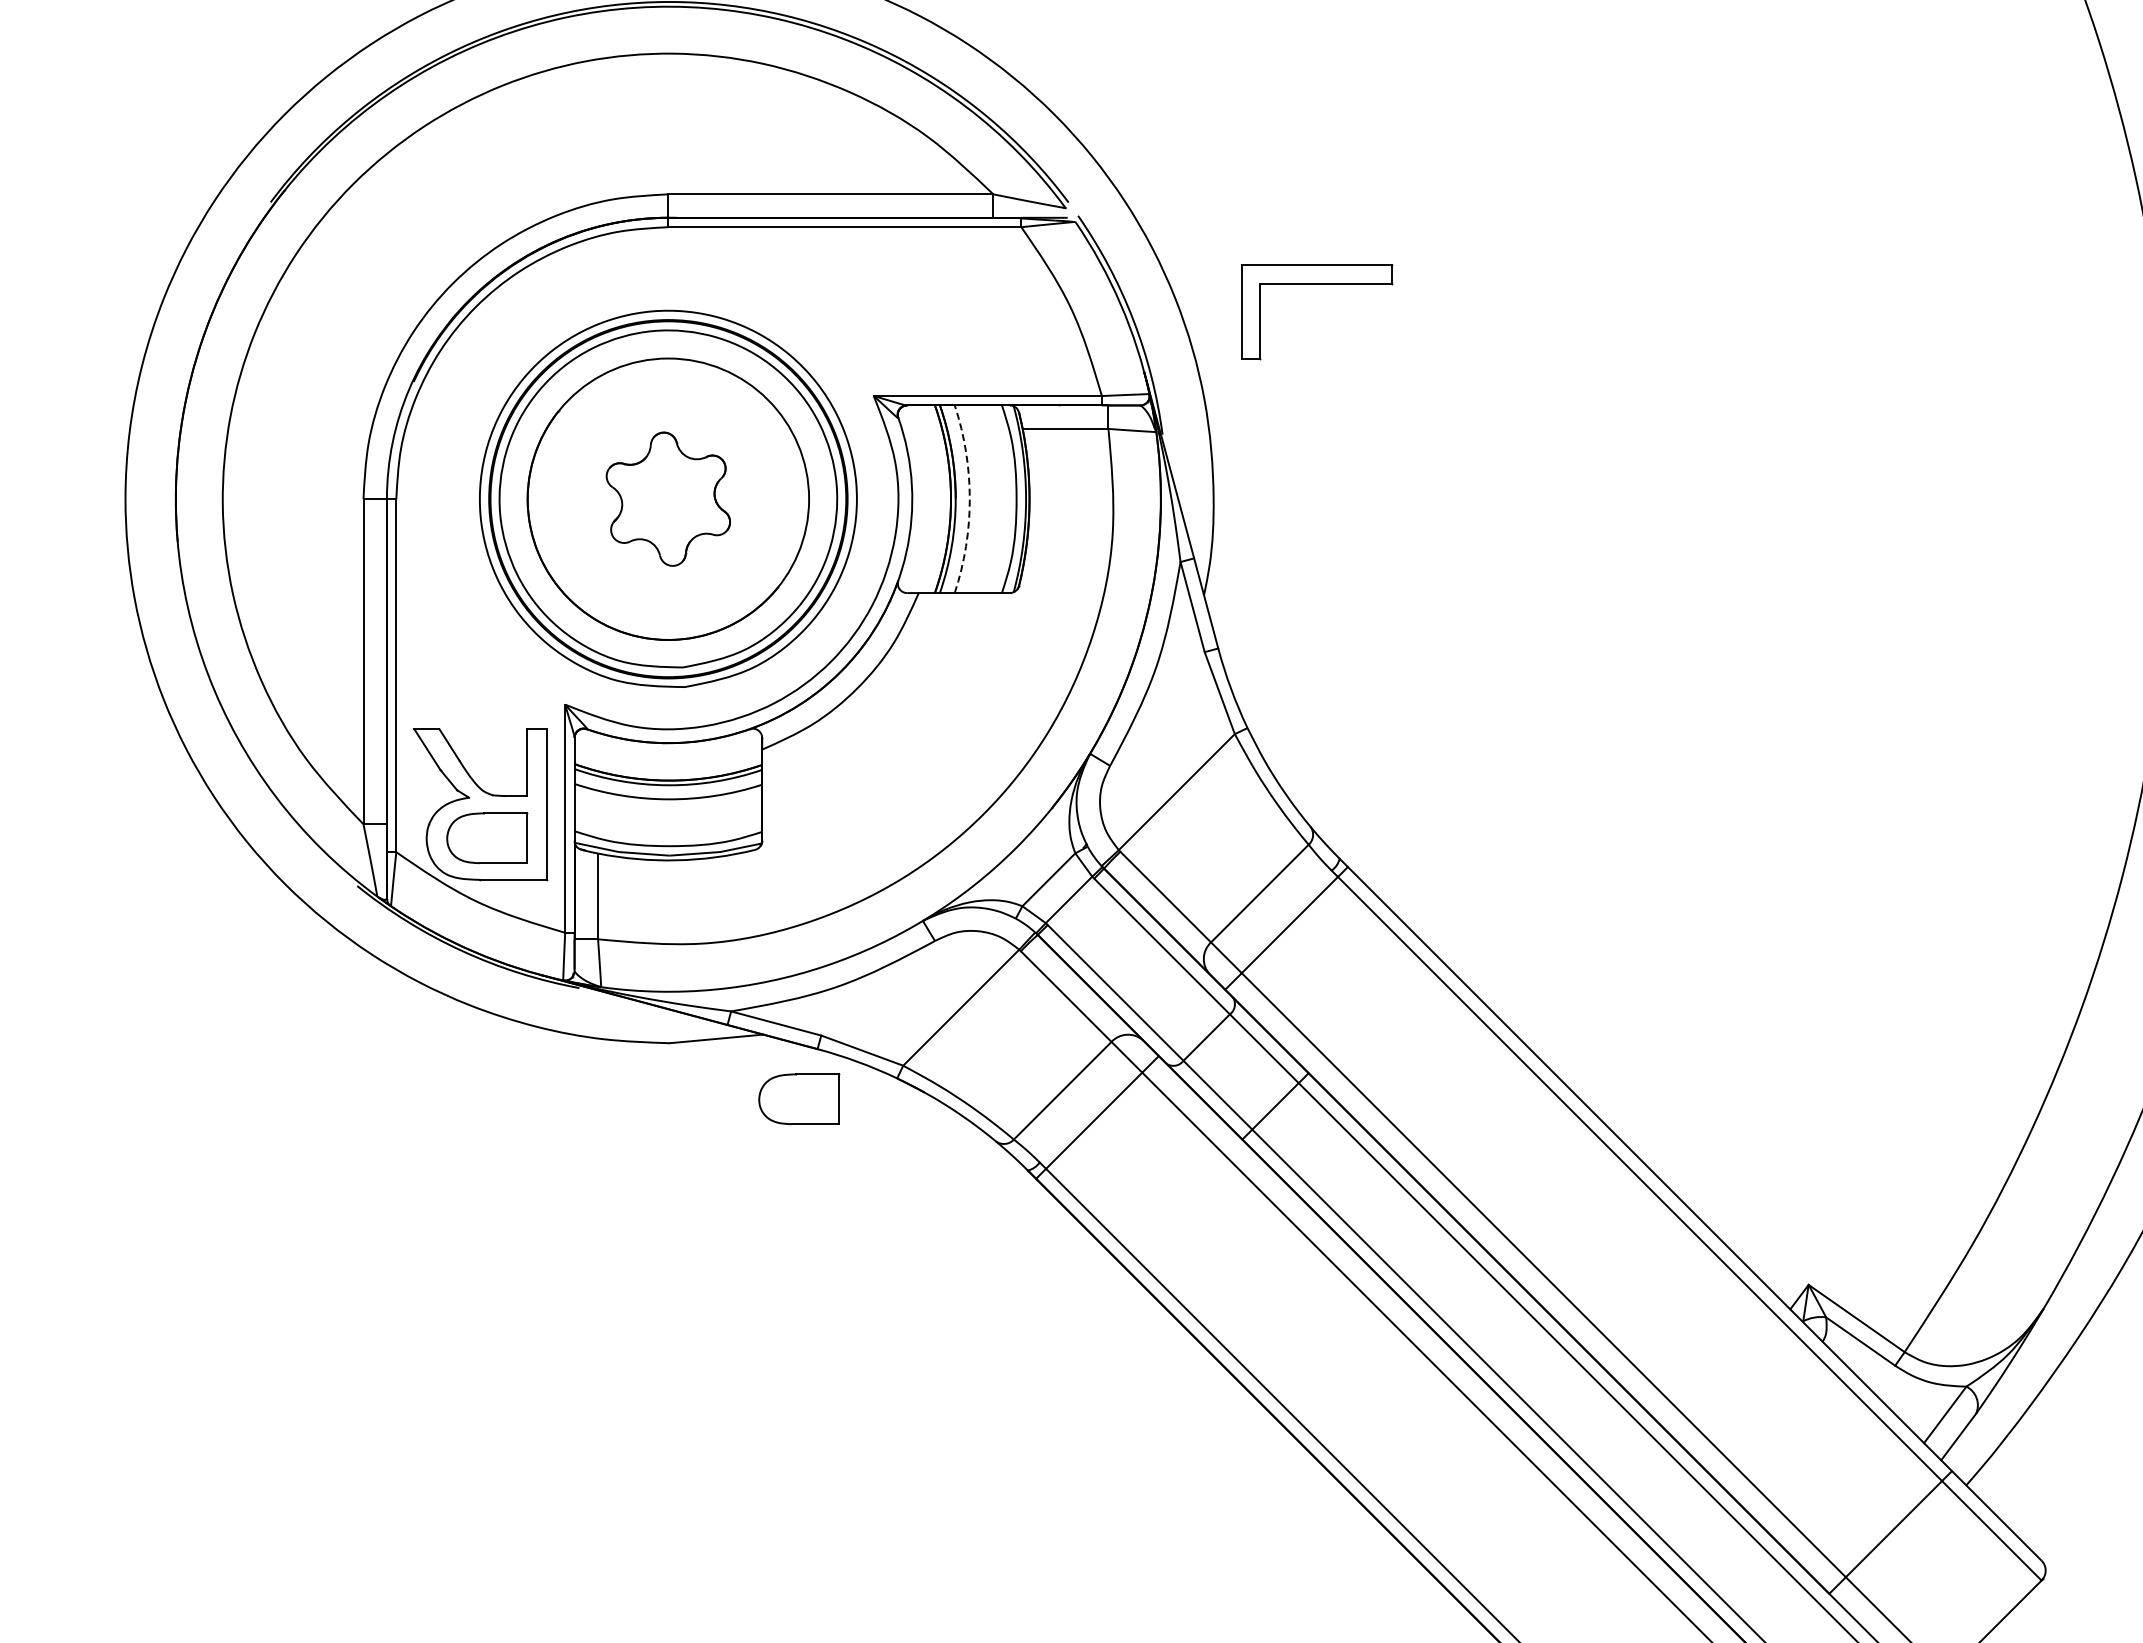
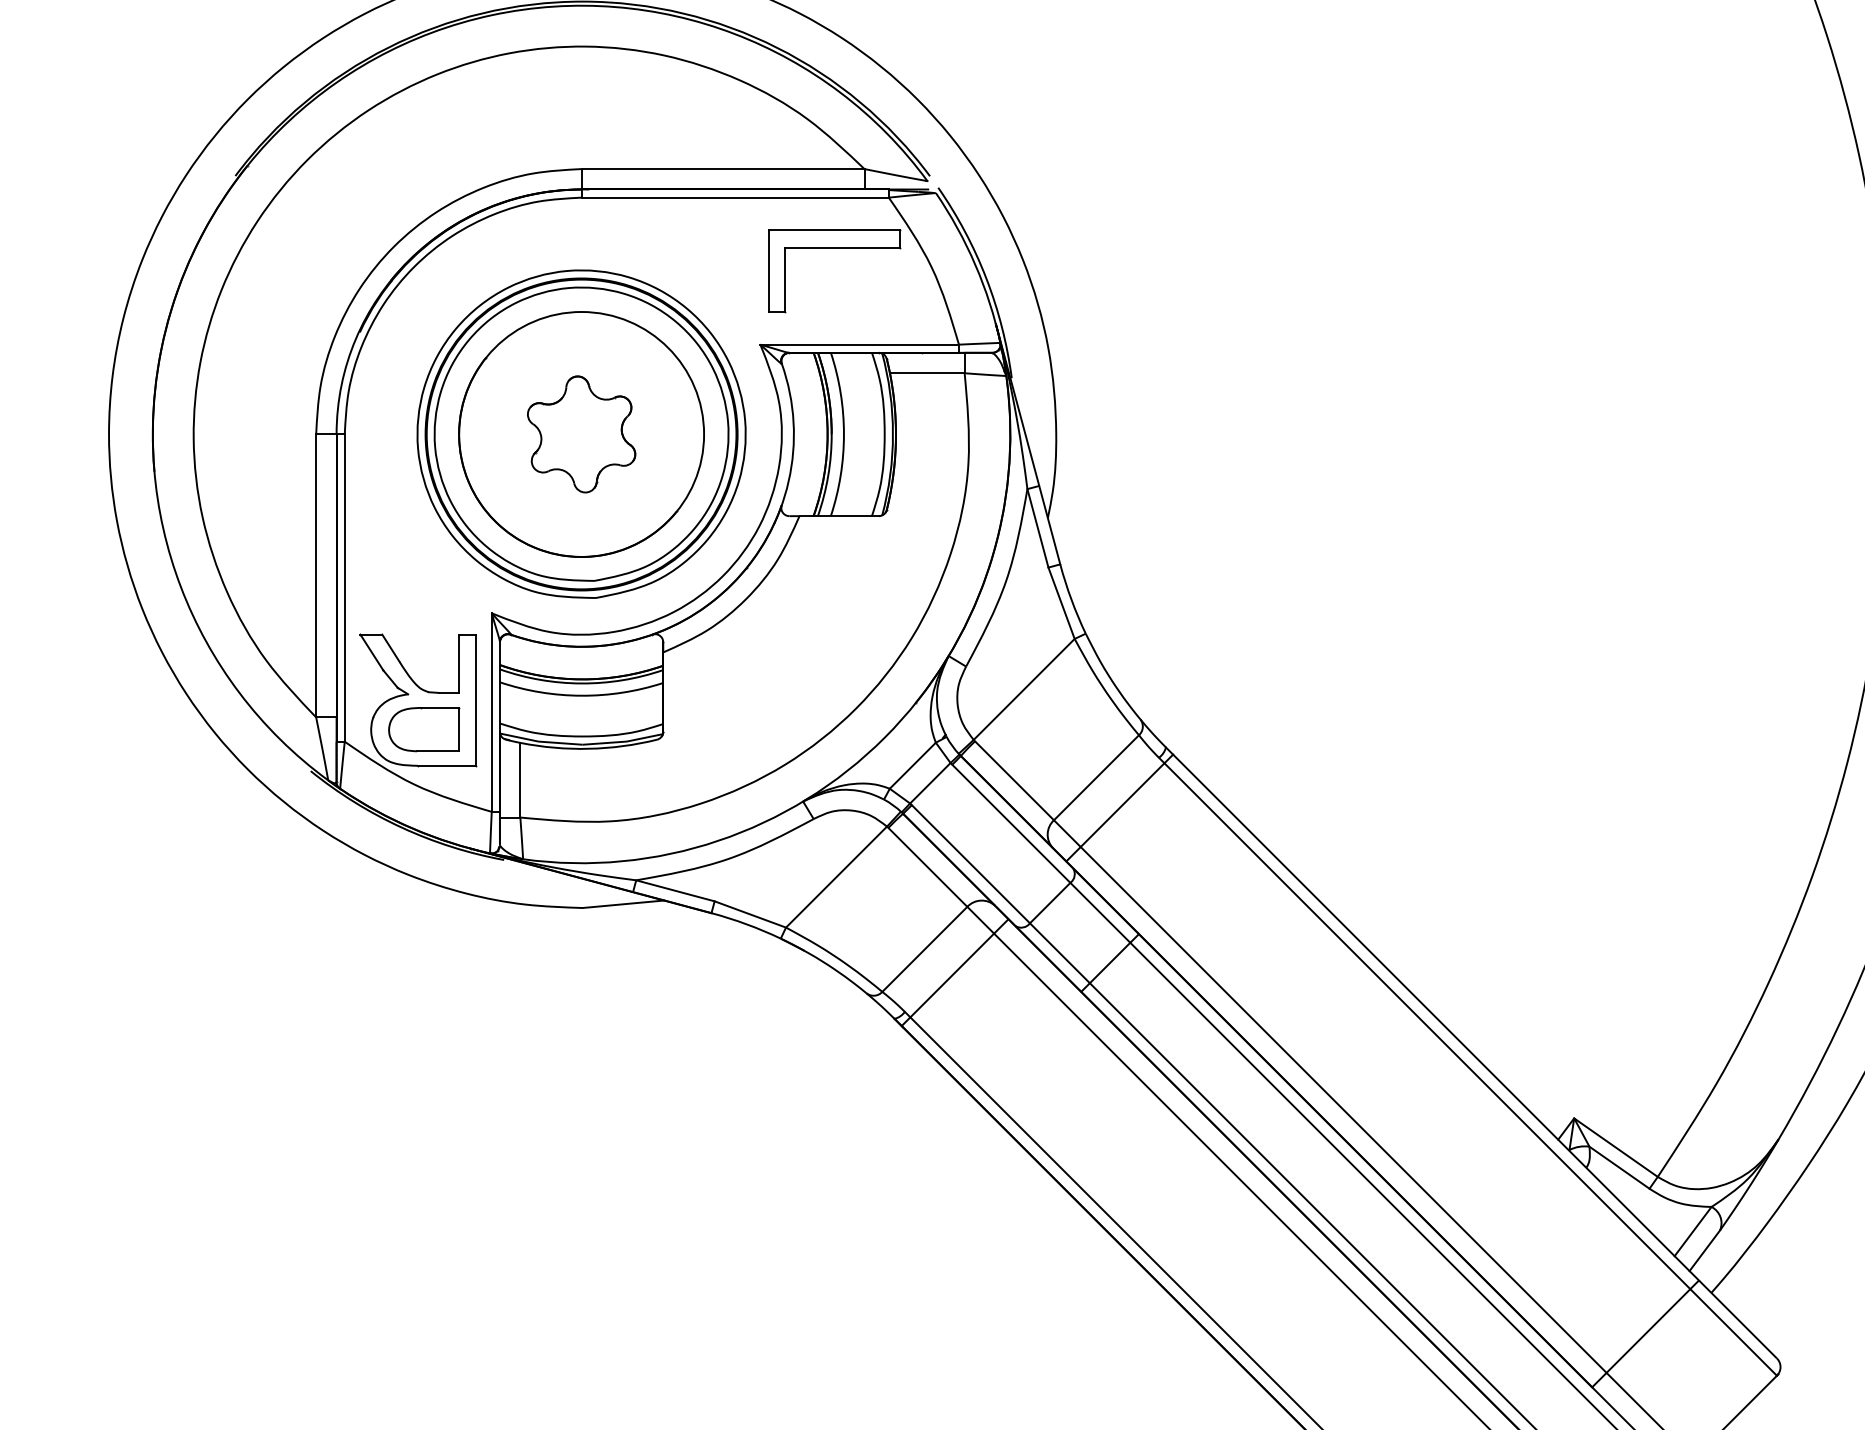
part: (1317, 284) -> (835, 247), moved
arc: (969, 499) -> (843, 434), dashed -> solid
part: (799, 1099) -> (695, 956), removed

